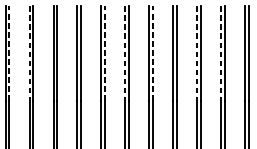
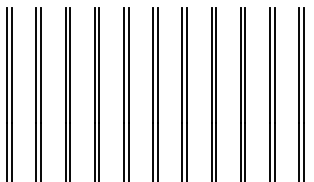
line: (9, 52) -> (11, 64), dashed -> solid
line: (105, 52) -> (128, 64), dashed -> solid
line: (152, 52) -> (186, 64), dashed -> solid
line: (29, 53) -> (36, 65), dashed -> solid
line: (125, 53) -> (153, 65), dashed -> solid
line: (196, 53) -> (240, 65), dashed -> solid
line: (220, 53) -> (269, 65), dashed -> solid

